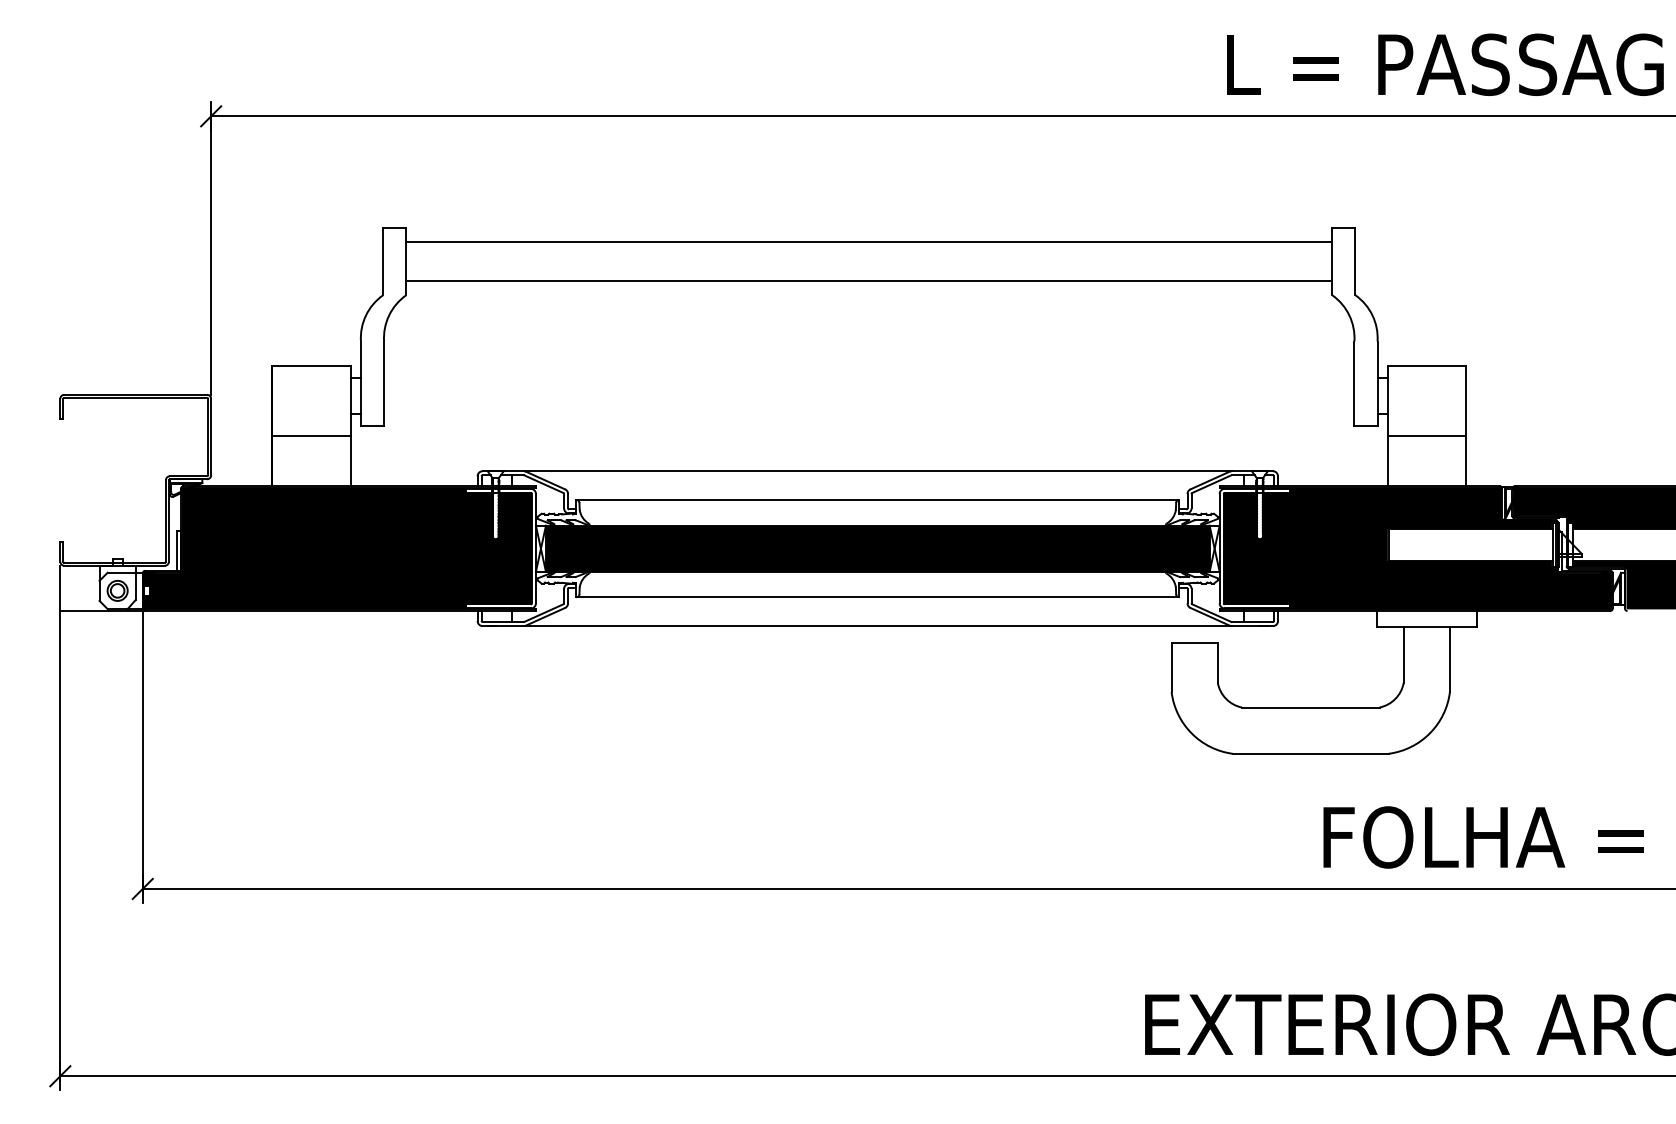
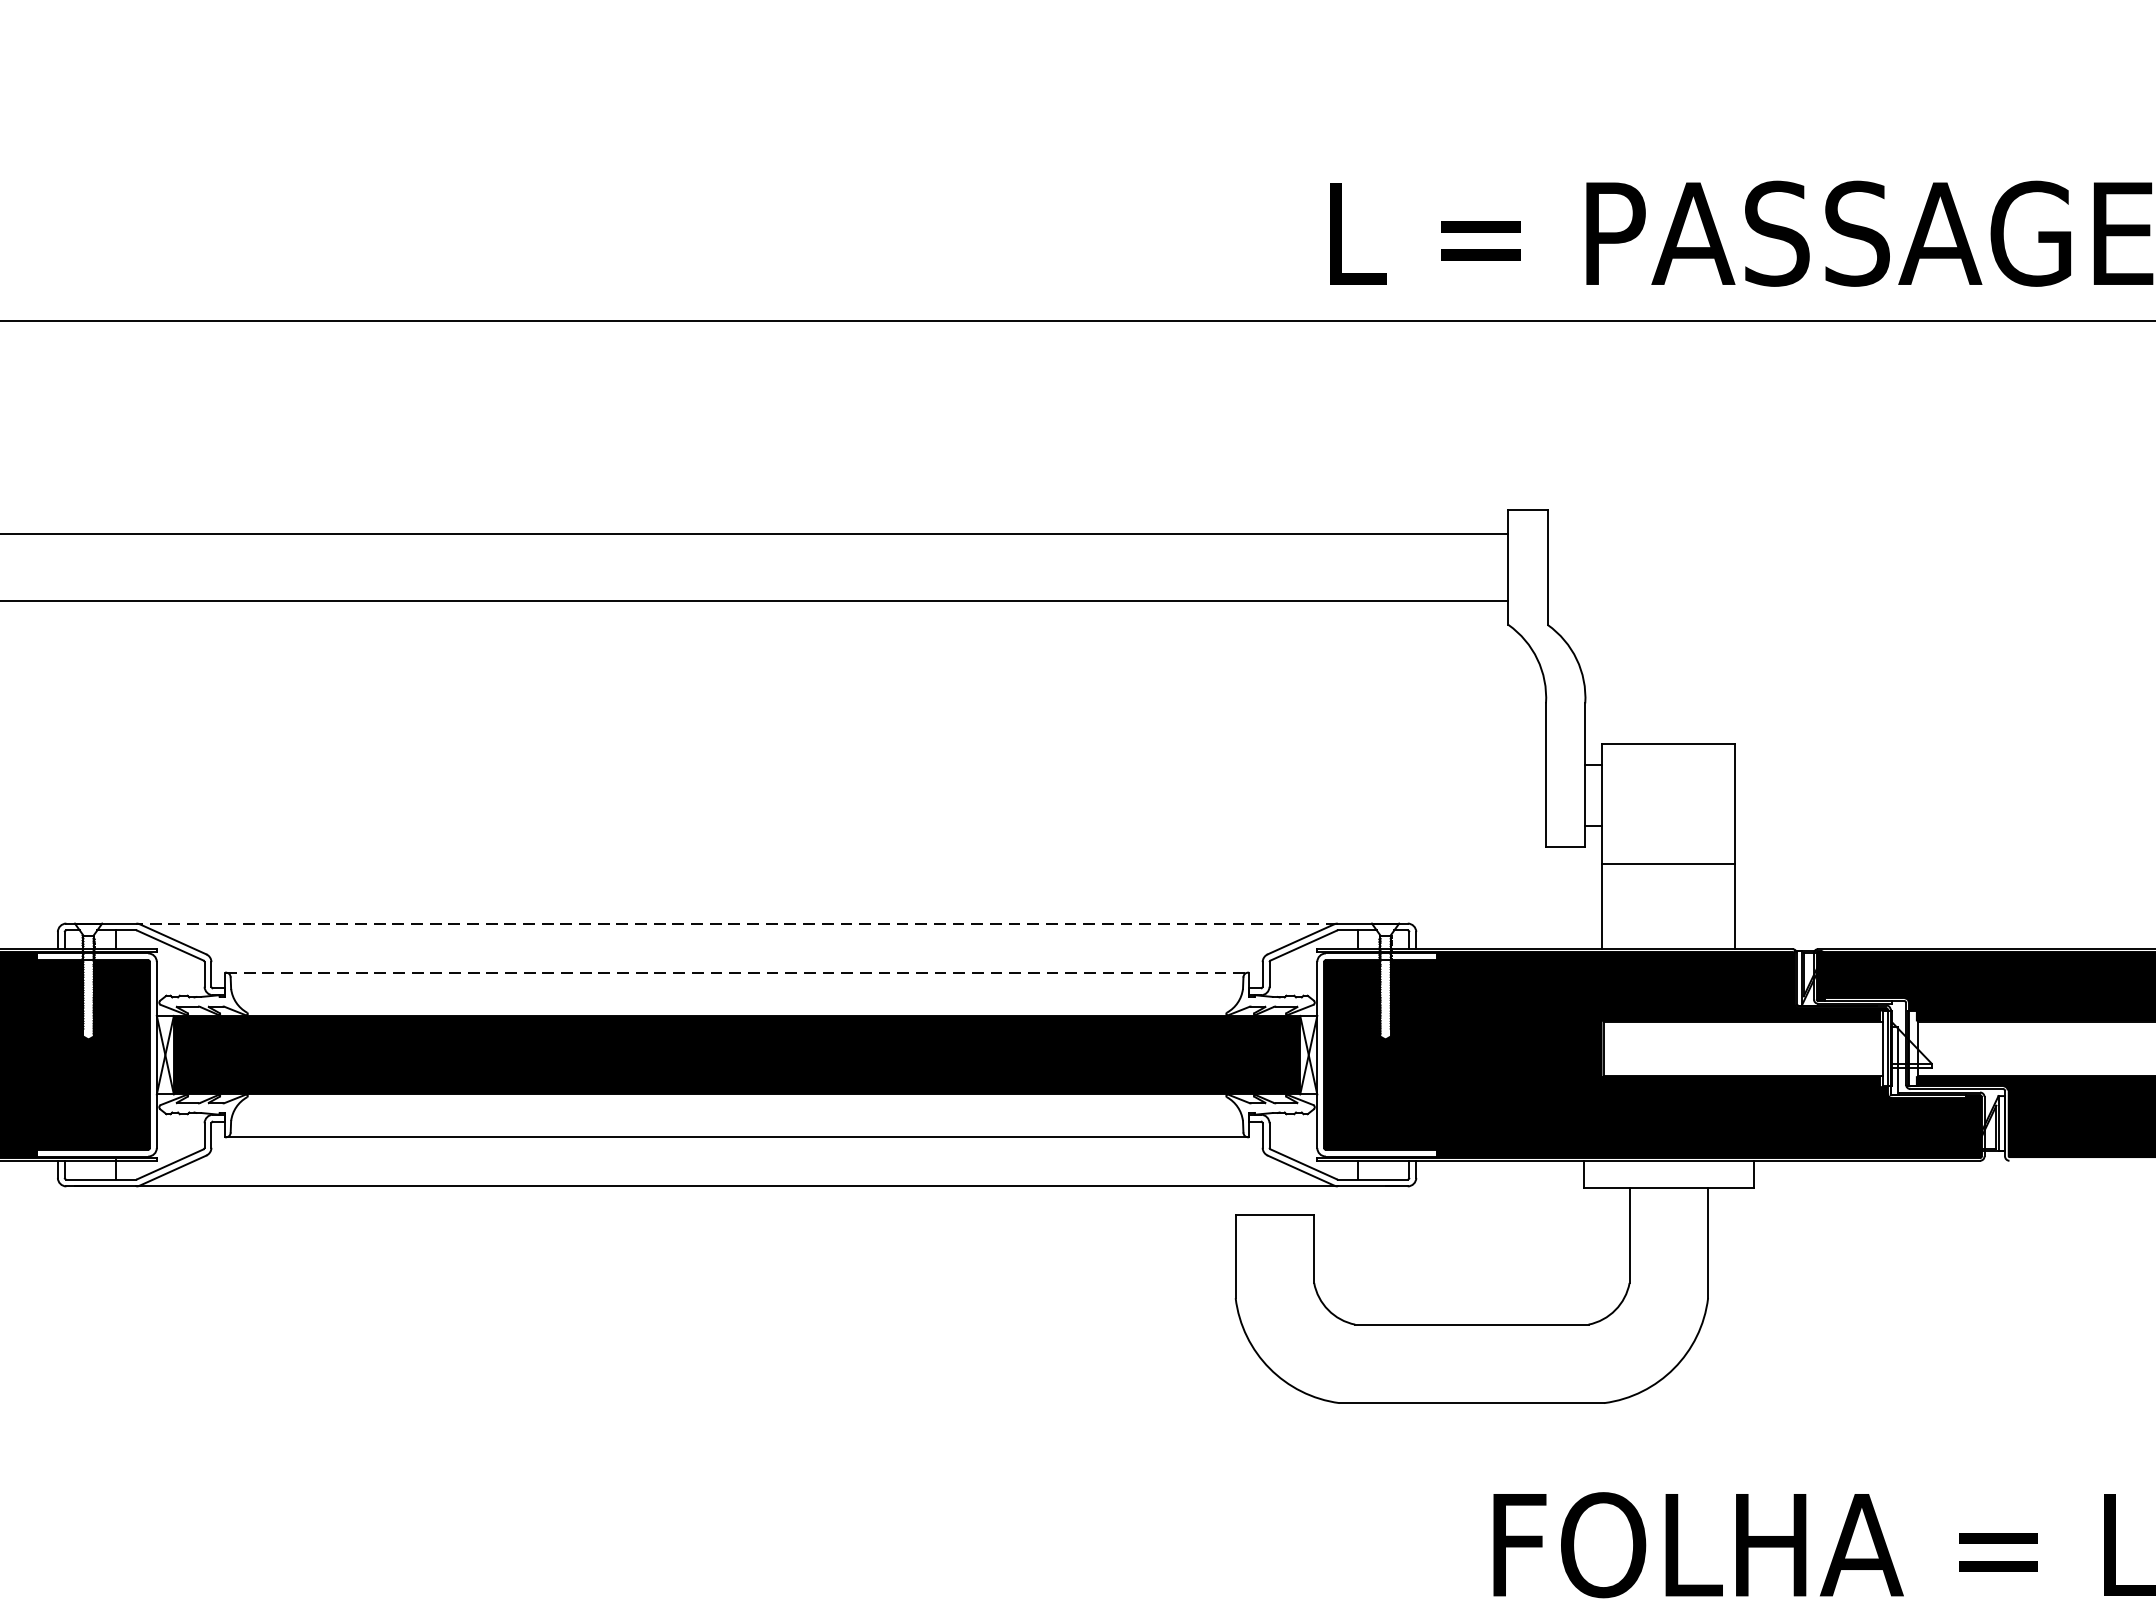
line: (877, 471) -> (736, 924), solid -> dashed
line: (877, 500) -> (736, 973), solid -> dashed

